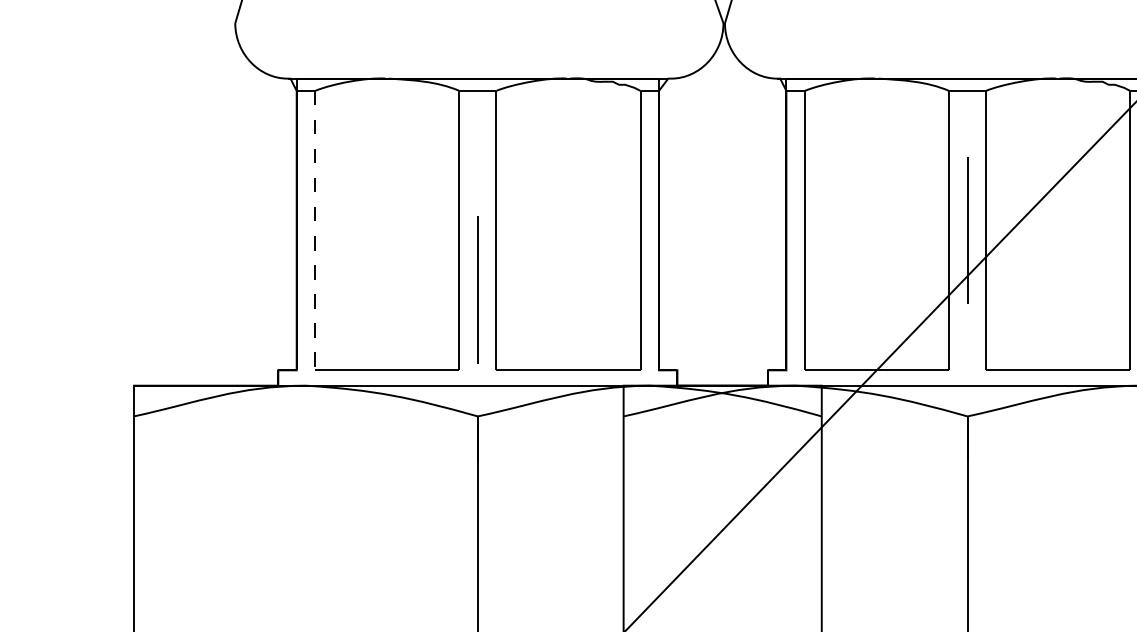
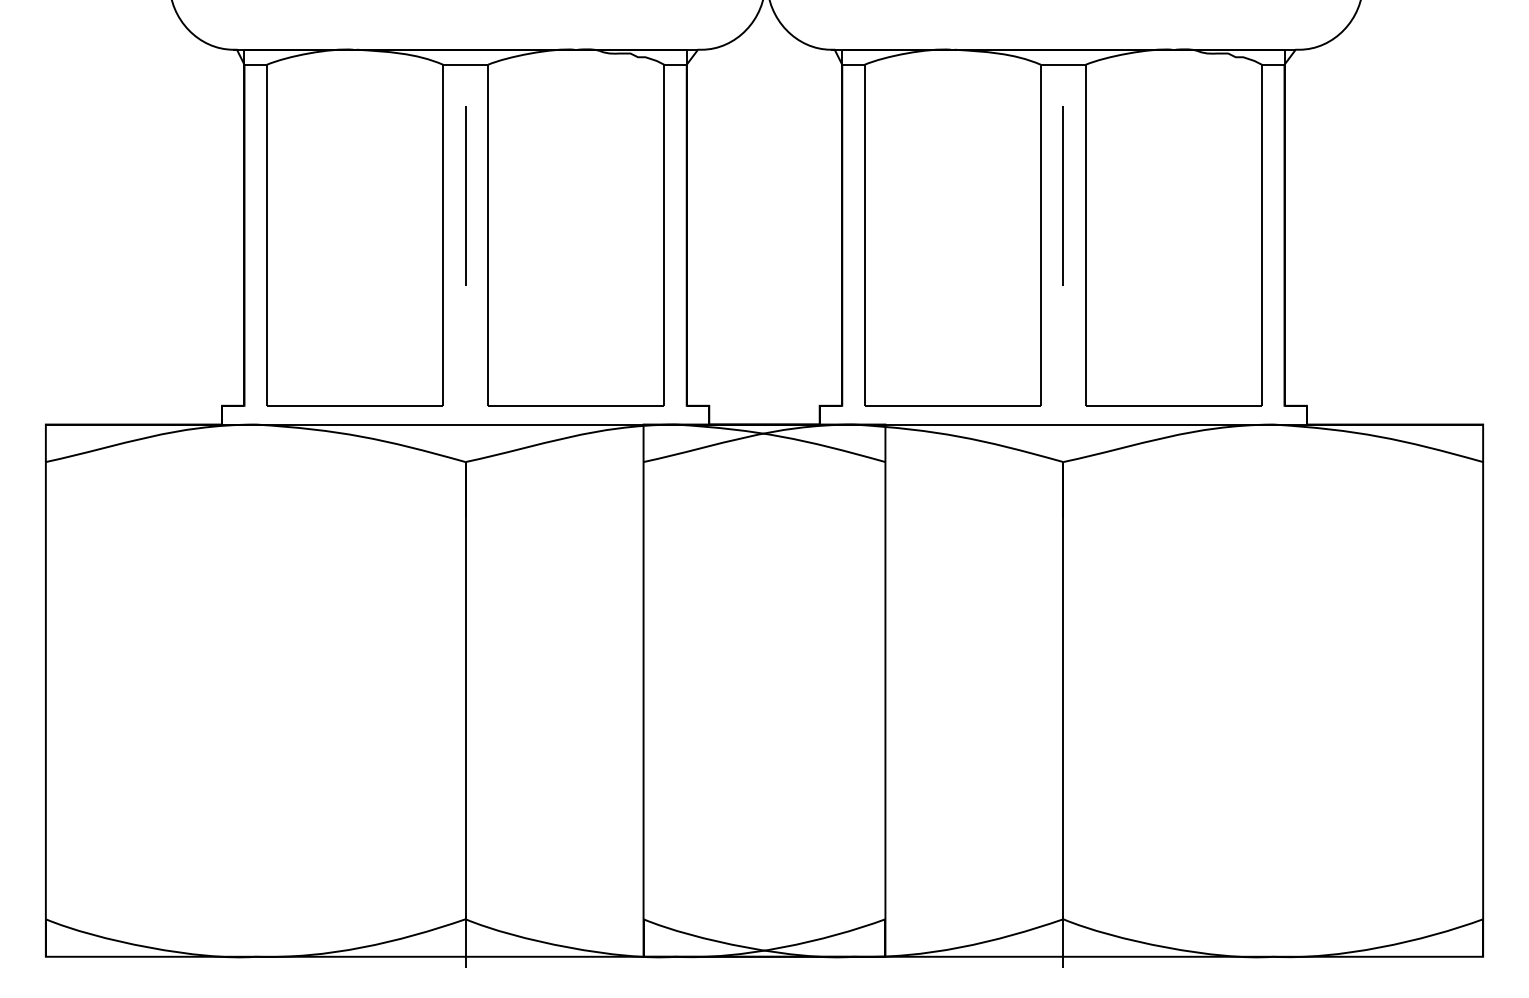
line: (966, 229) -> (1062, 195), moved
line: (314, 230) -> (266, 235), dashed -> solid
line: (477, 289) -> (465, 195), moved

